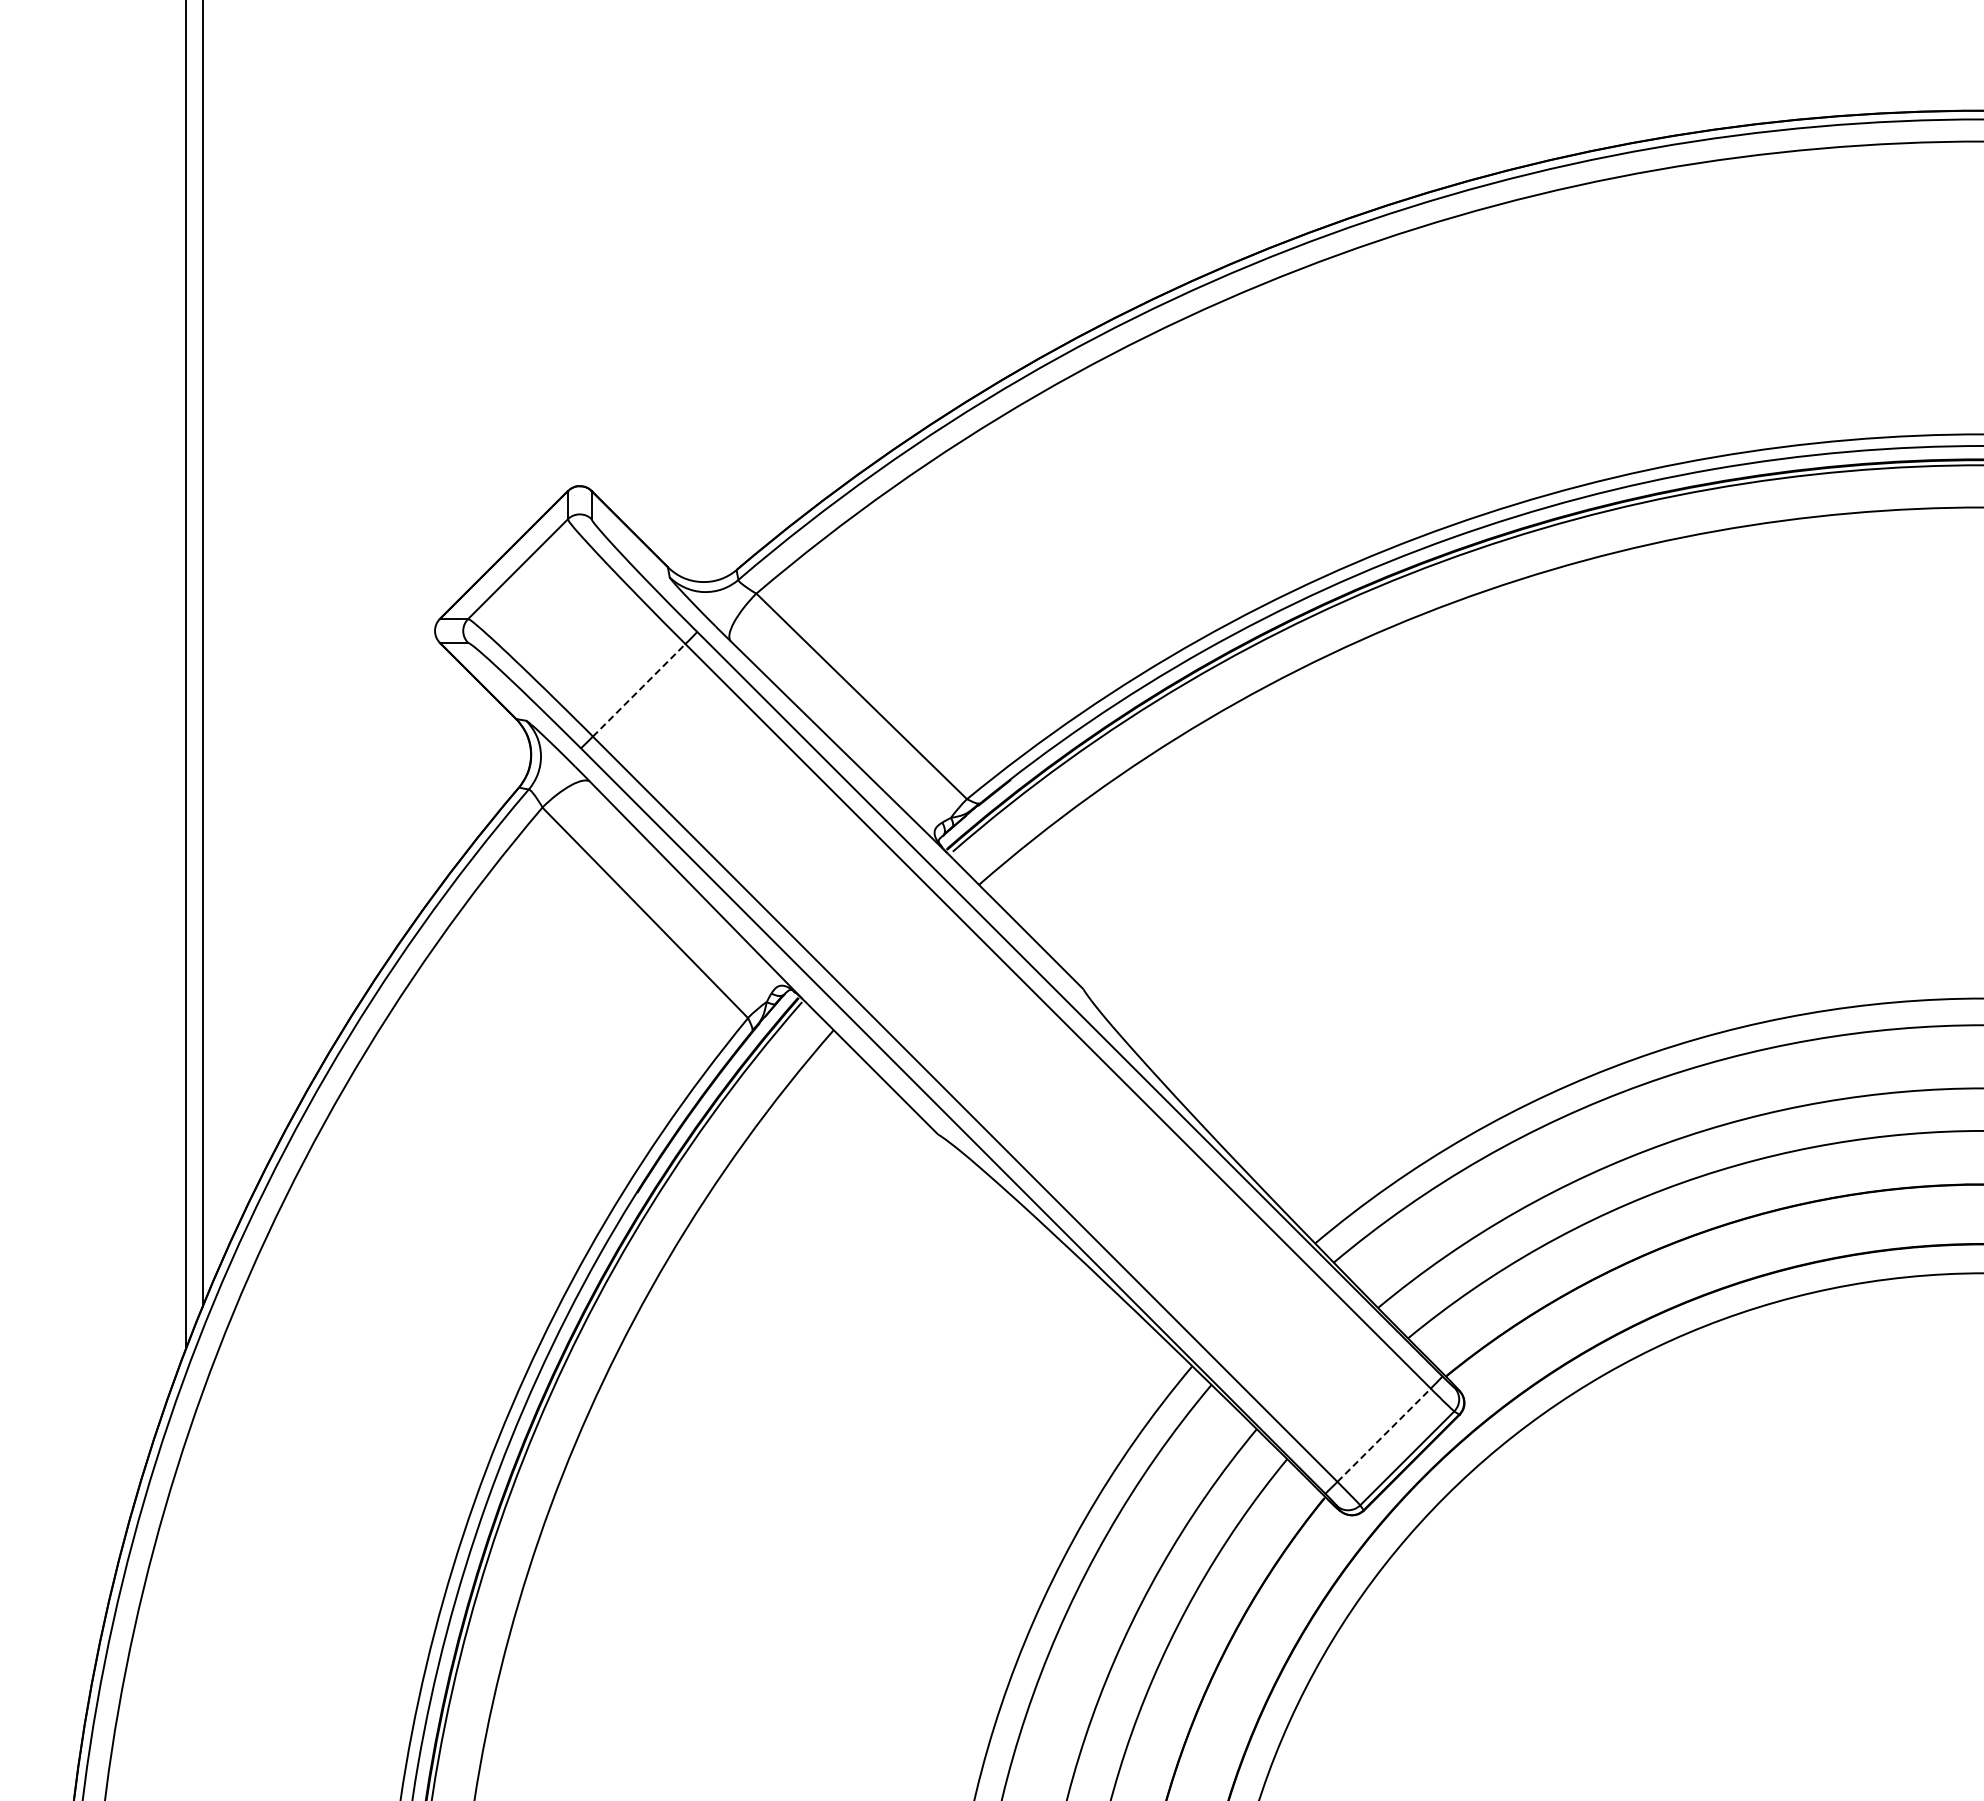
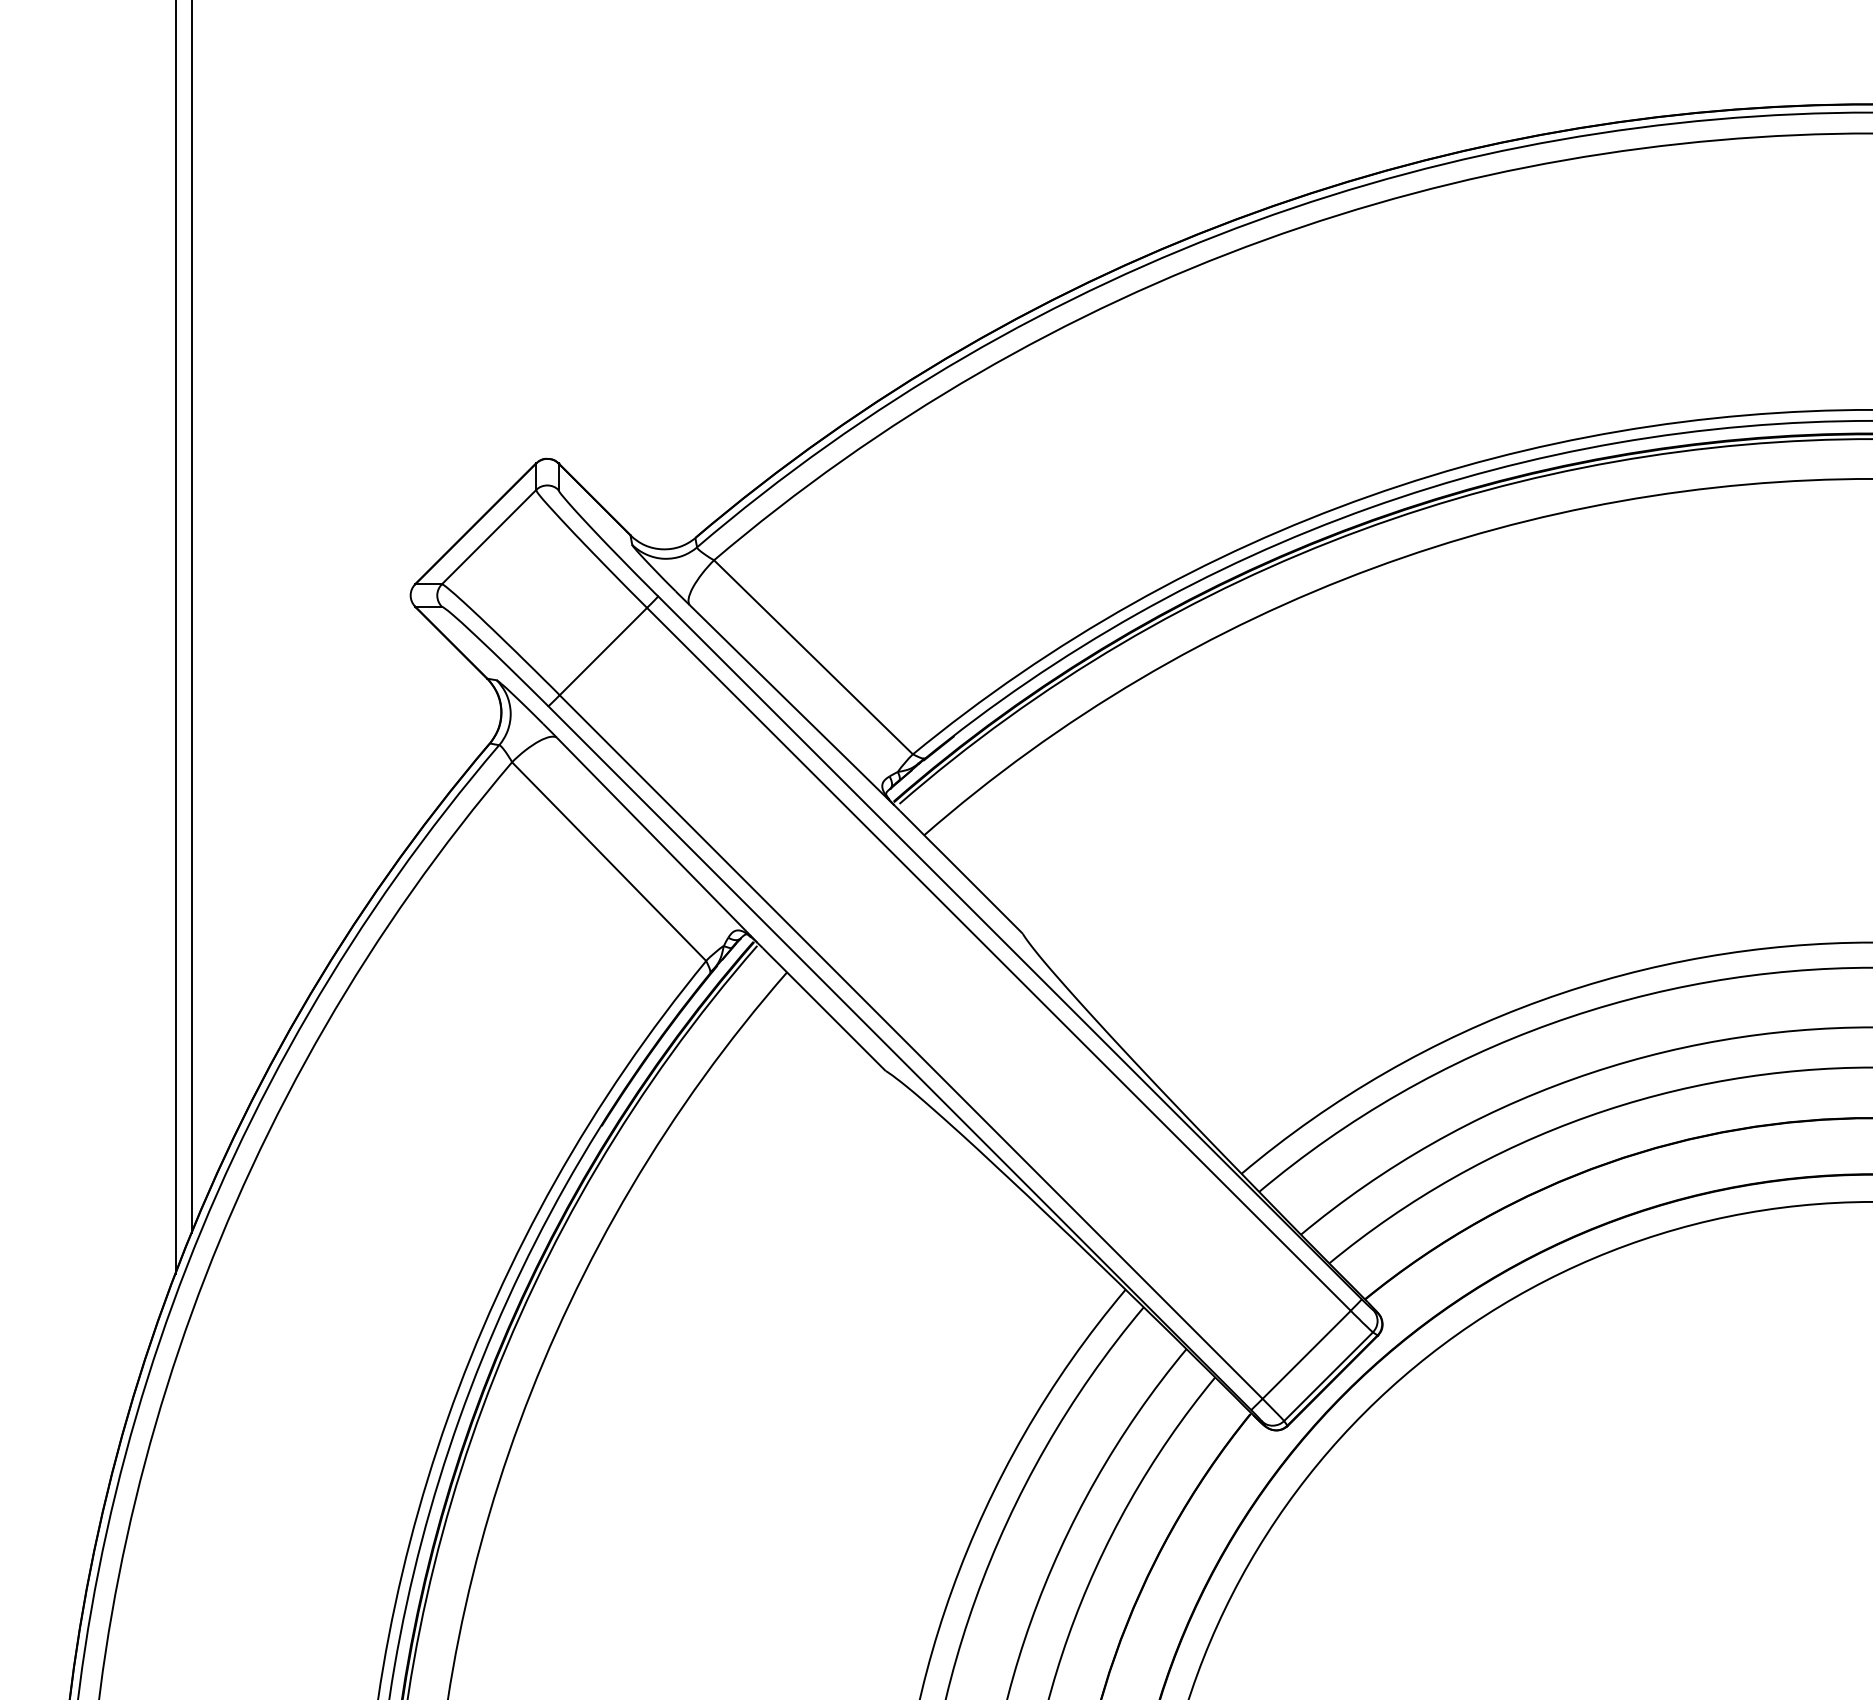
line: (639, 690) -> (603, 651), dashed -> solid
line: (1384, 1435) -> (1307, 1355), dashed -> solid

